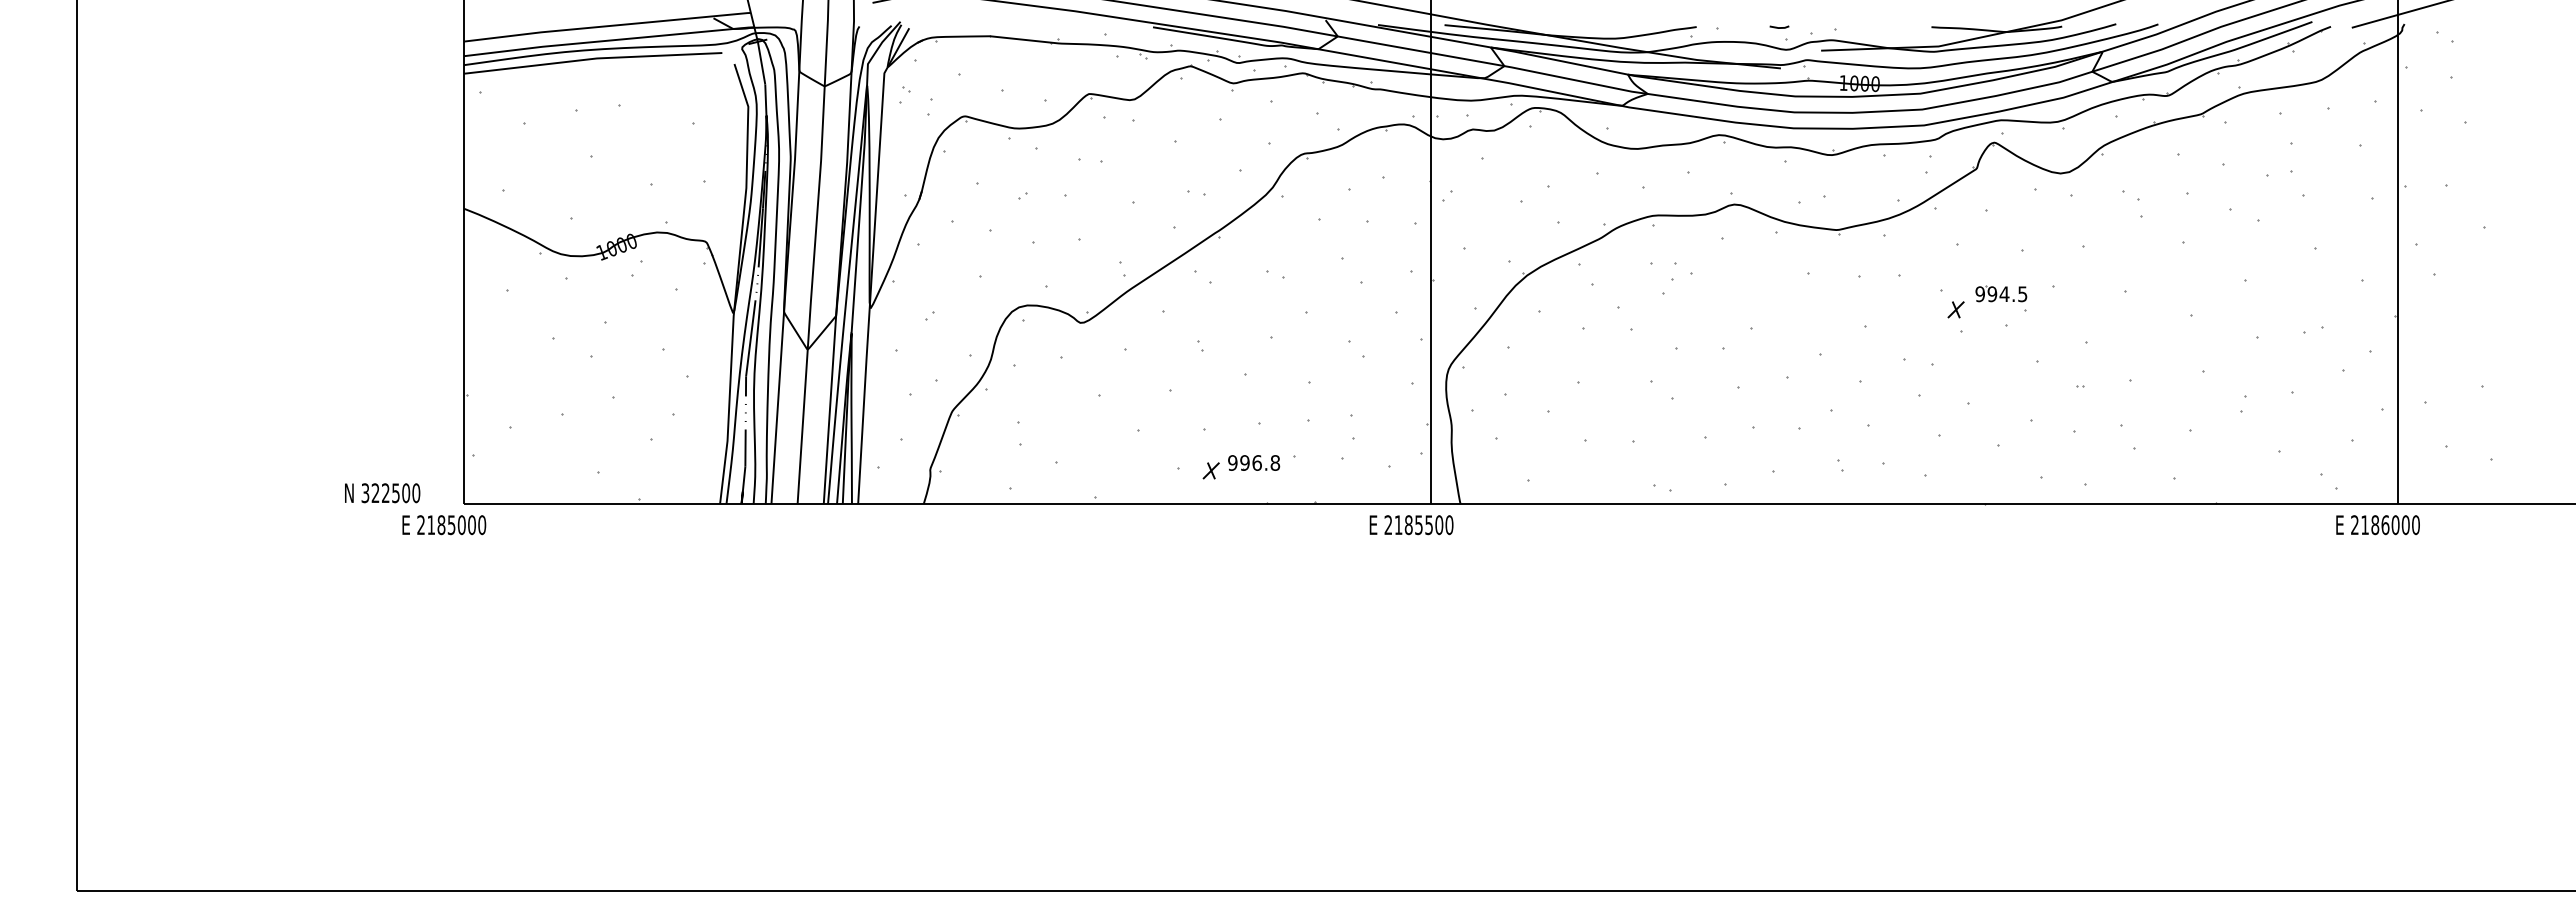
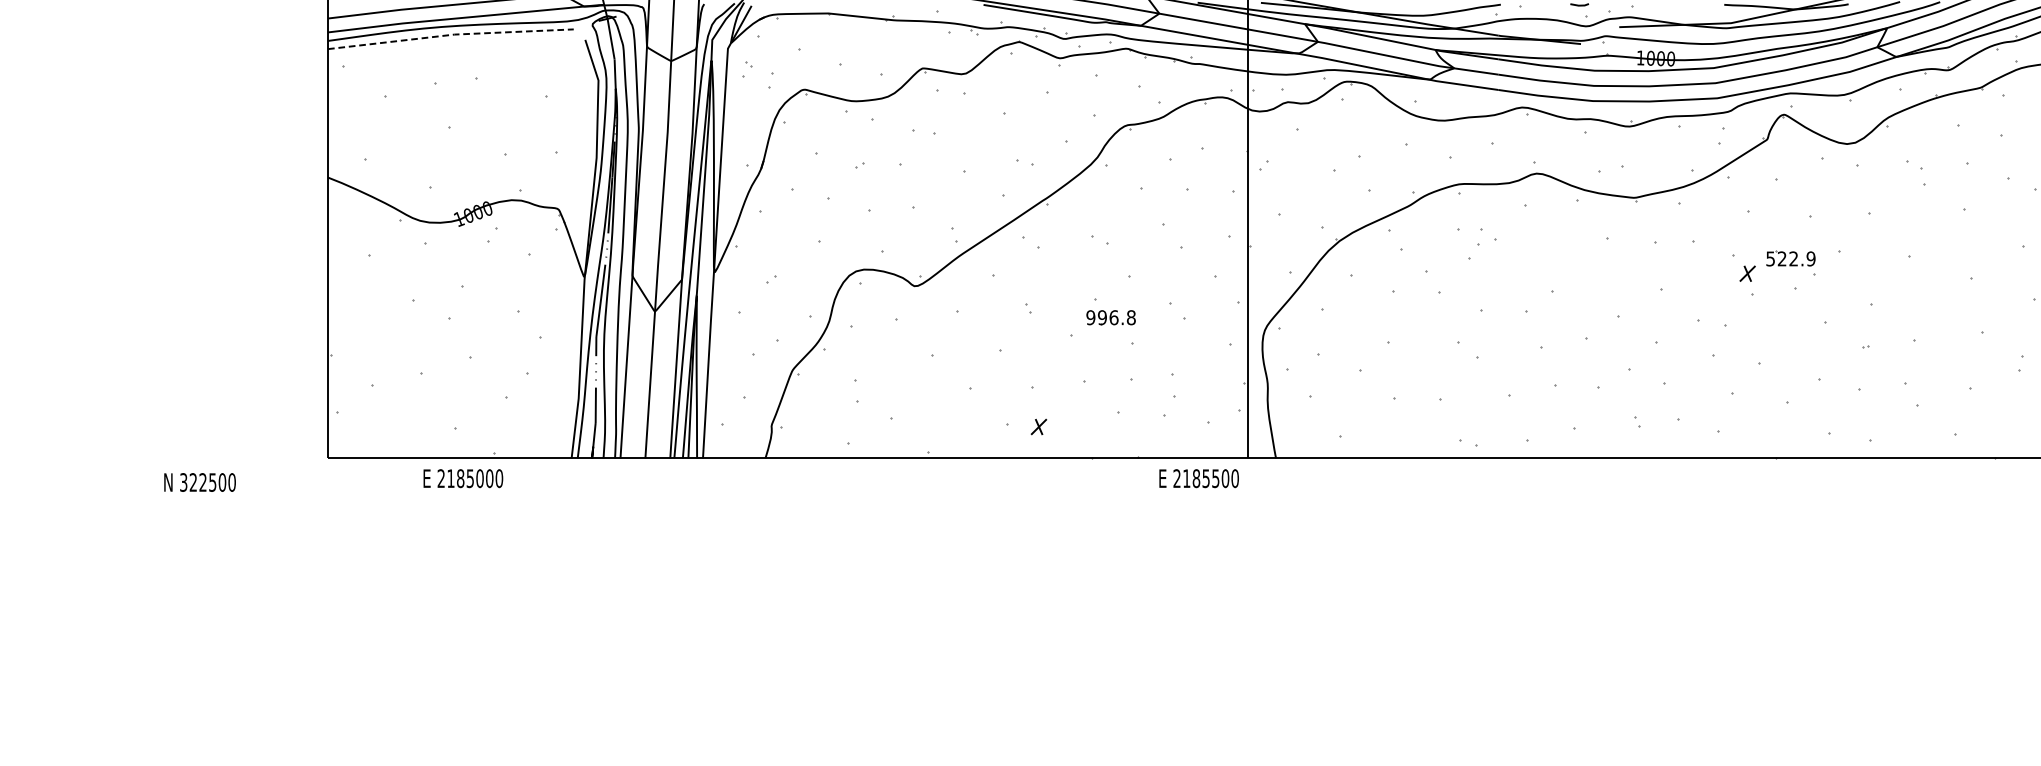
line: (594, 58) -> (452, 34), solid -> dashed
text: (2001, 294) -> (1790, 259), 994.5 -> 522.9
part: (1254, 462) -> (1111, 317), moved
text: (382, 493) -> (199, 482), moved
text: (444, 525) -> (463, 478), moved
text: (1411, 525) -> (1199, 478), moved

